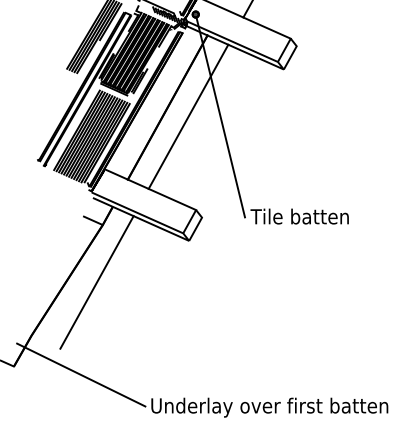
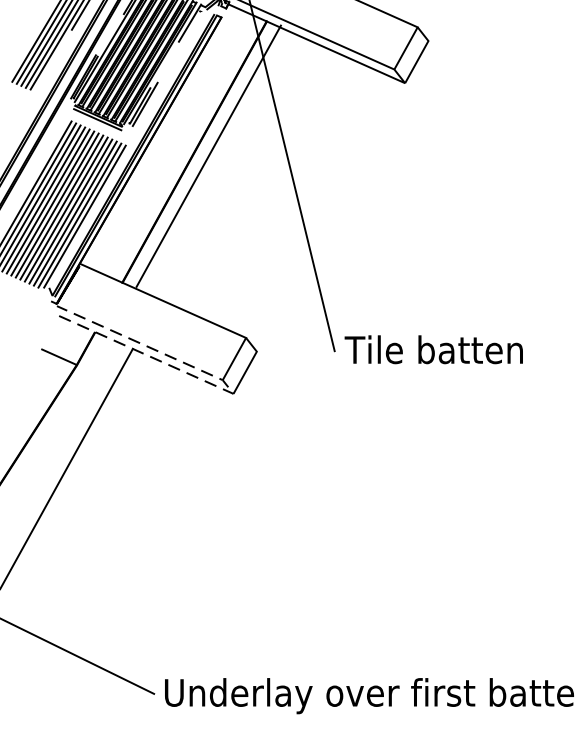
line: (188, 116) -> (208, 155), moved
line: (187, 238) -> (230, 389), solid -> dashed

